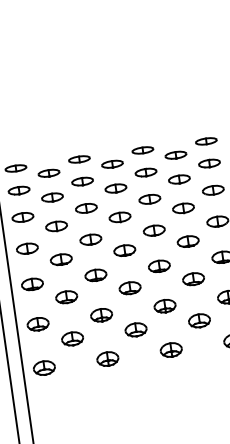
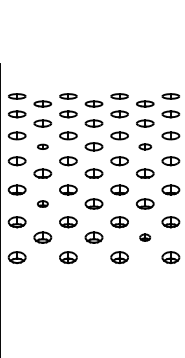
part: (183, 207) -> (145, 146), size x0.7
part: (56, 226) -> (42, 146), size x0.6
part: (66, 296) -> (42, 203), size x0.6
part: (198, 320) -> (144, 237), size x0.6

